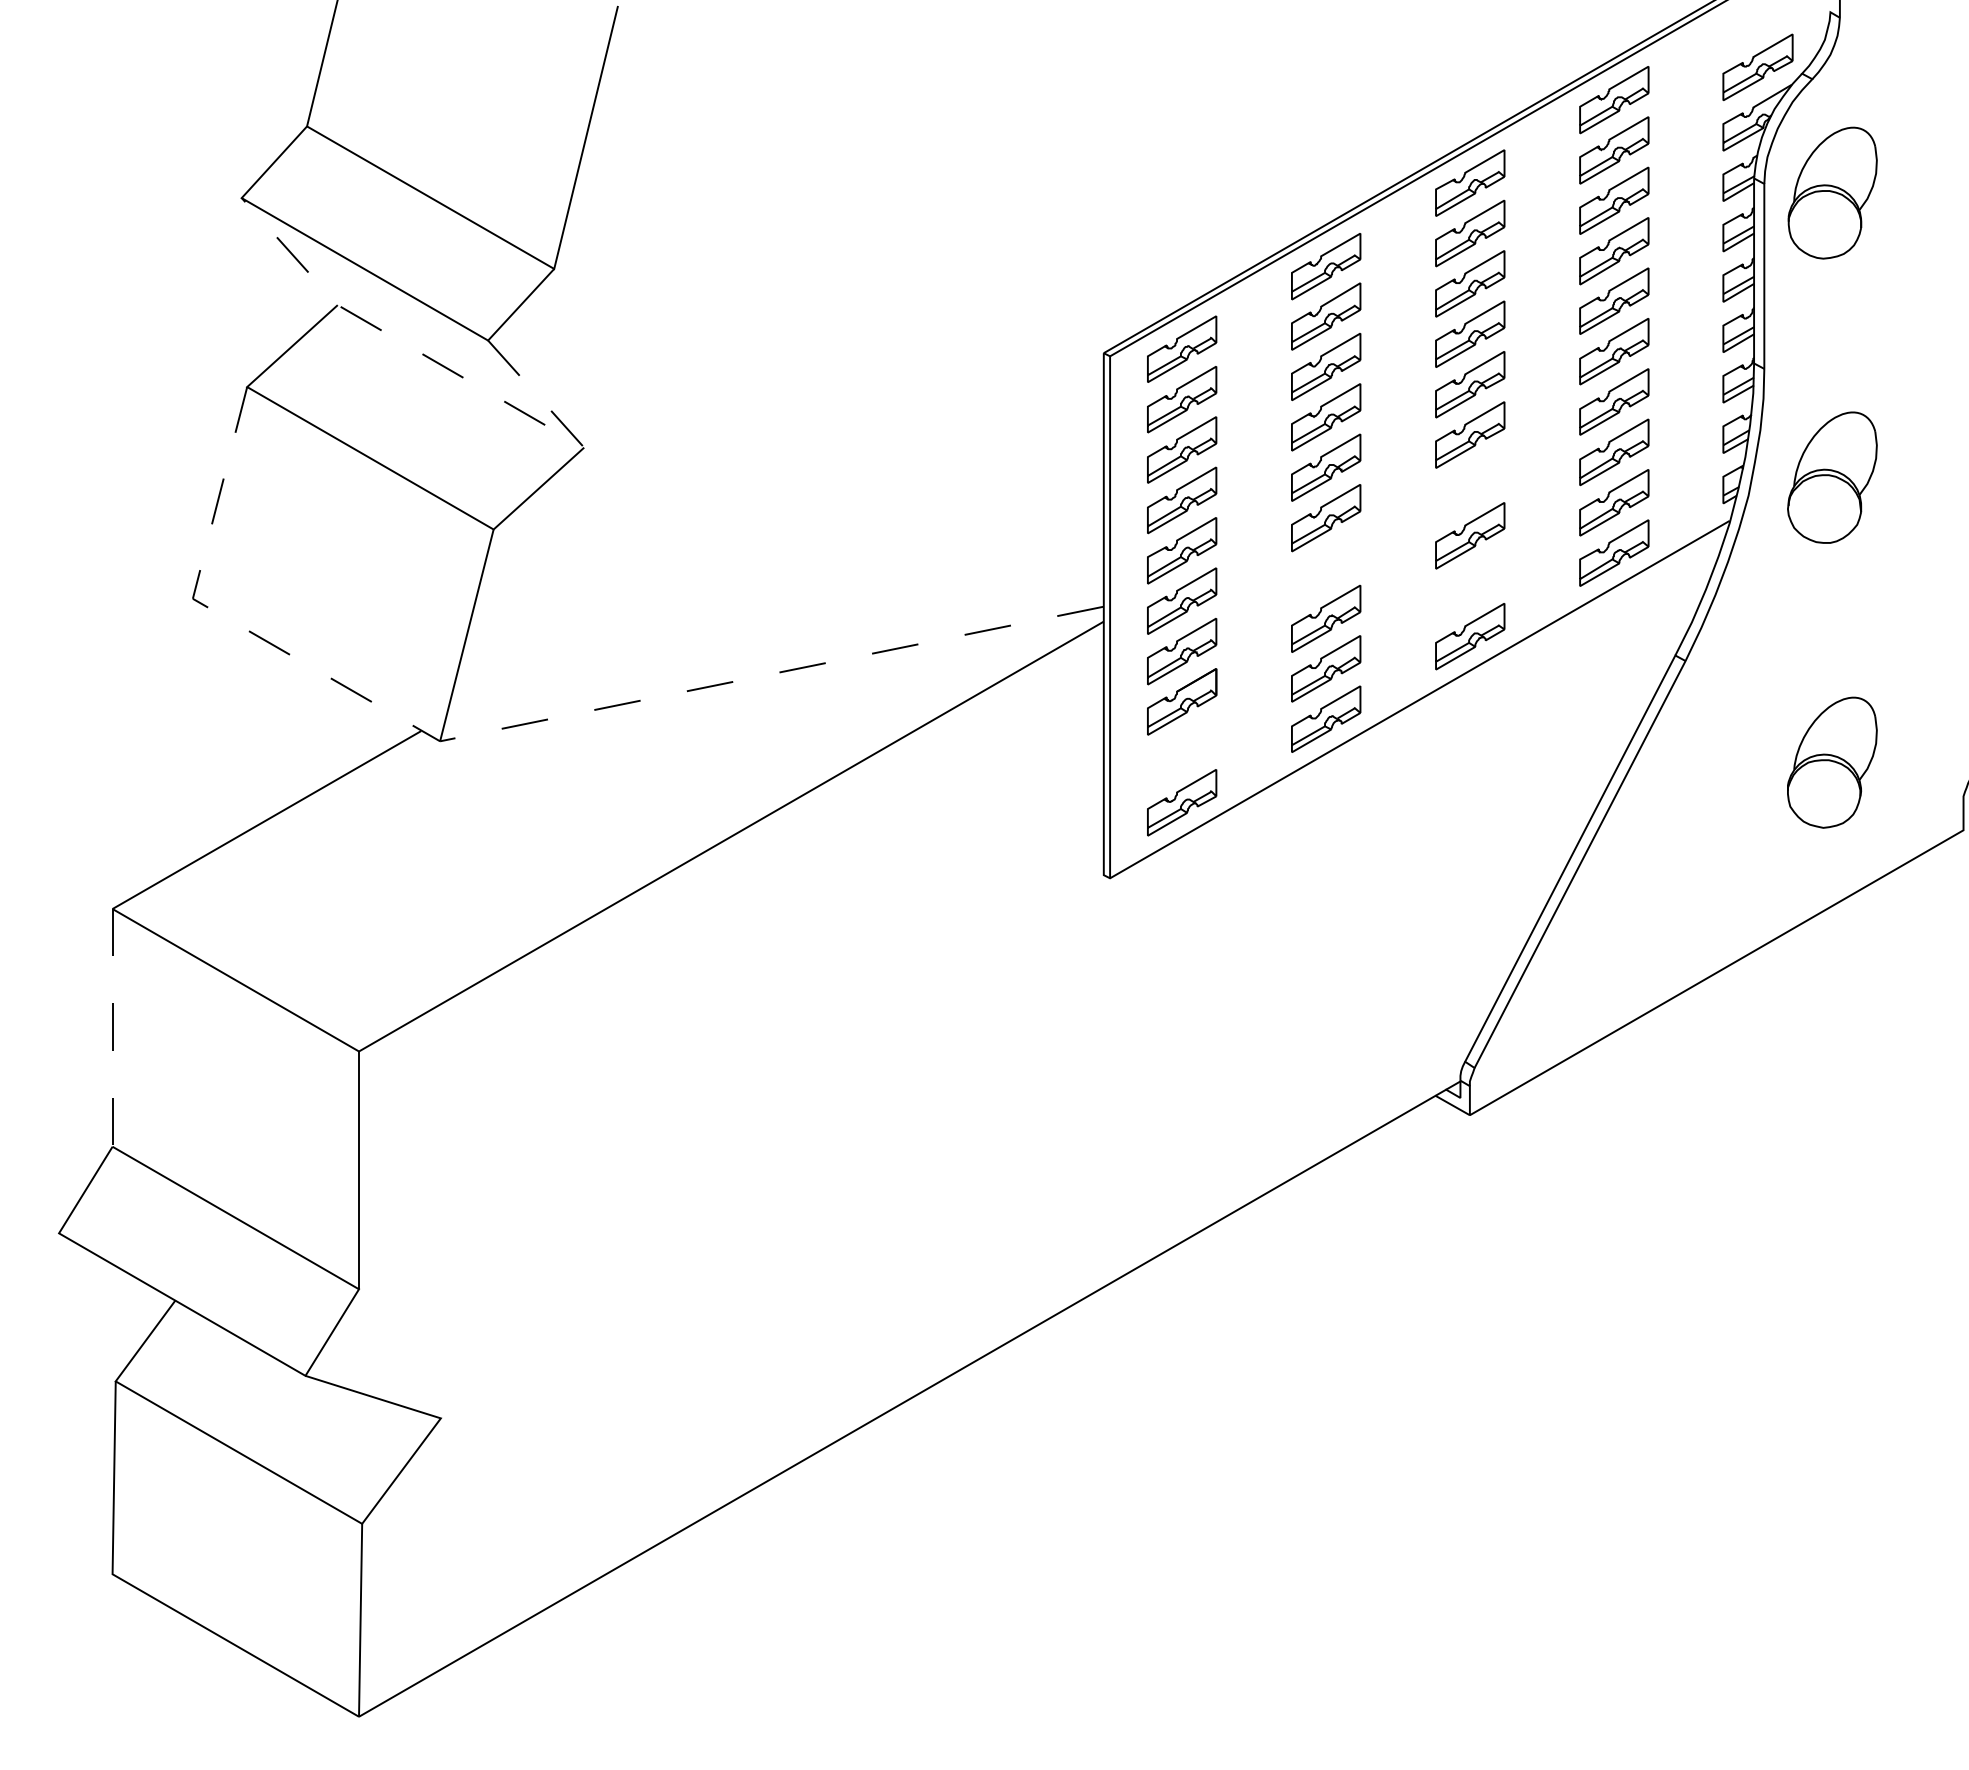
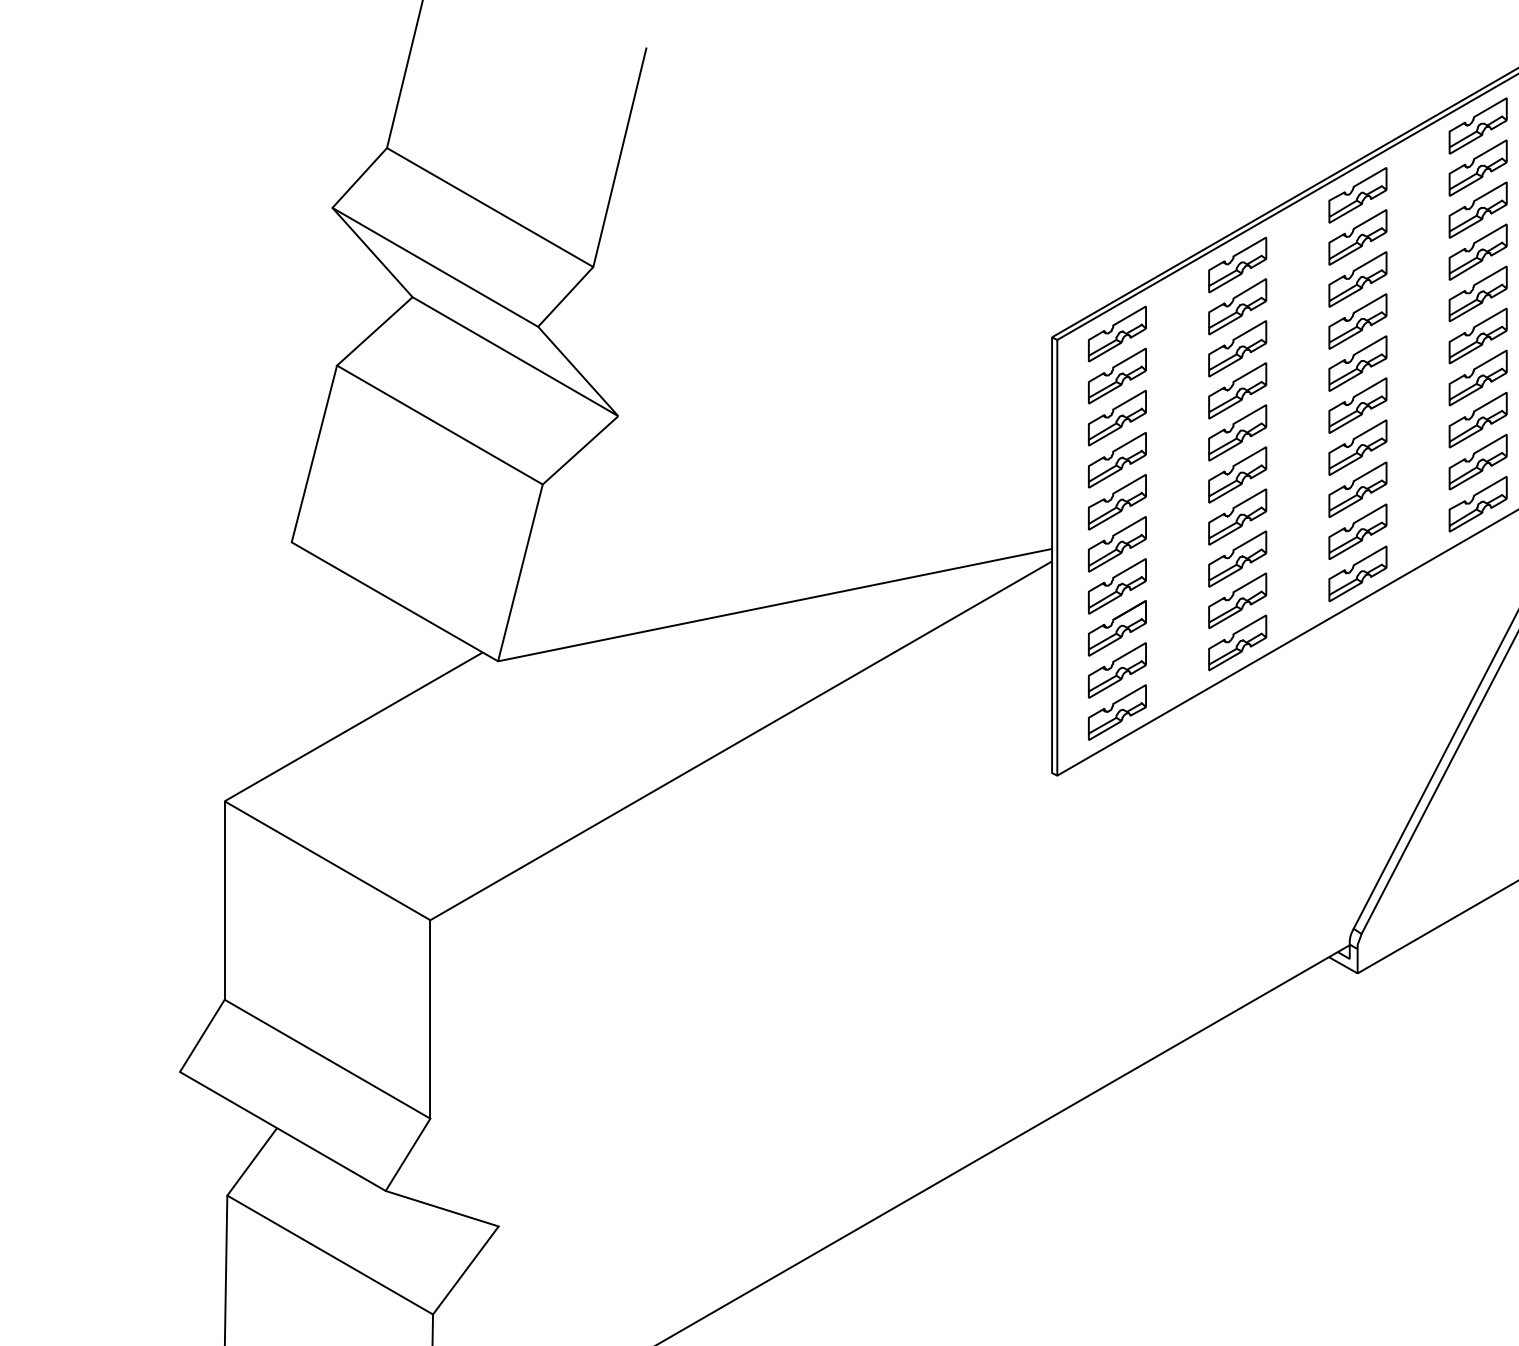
line: (460, 376) -> (515, 356), dashed -> solid
part: (1470, 485) -> (1358, 447), added
part: (1326, 568) -> (1237, 517), added
part: (1470, 585) -> (1358, 531), added
line: (524, 724) -> (568, 647), dashed -> solid
part: (1182, 751) -> (1117, 669), added
line: (112, 1027) -> (224, 900), dashed -> solid

